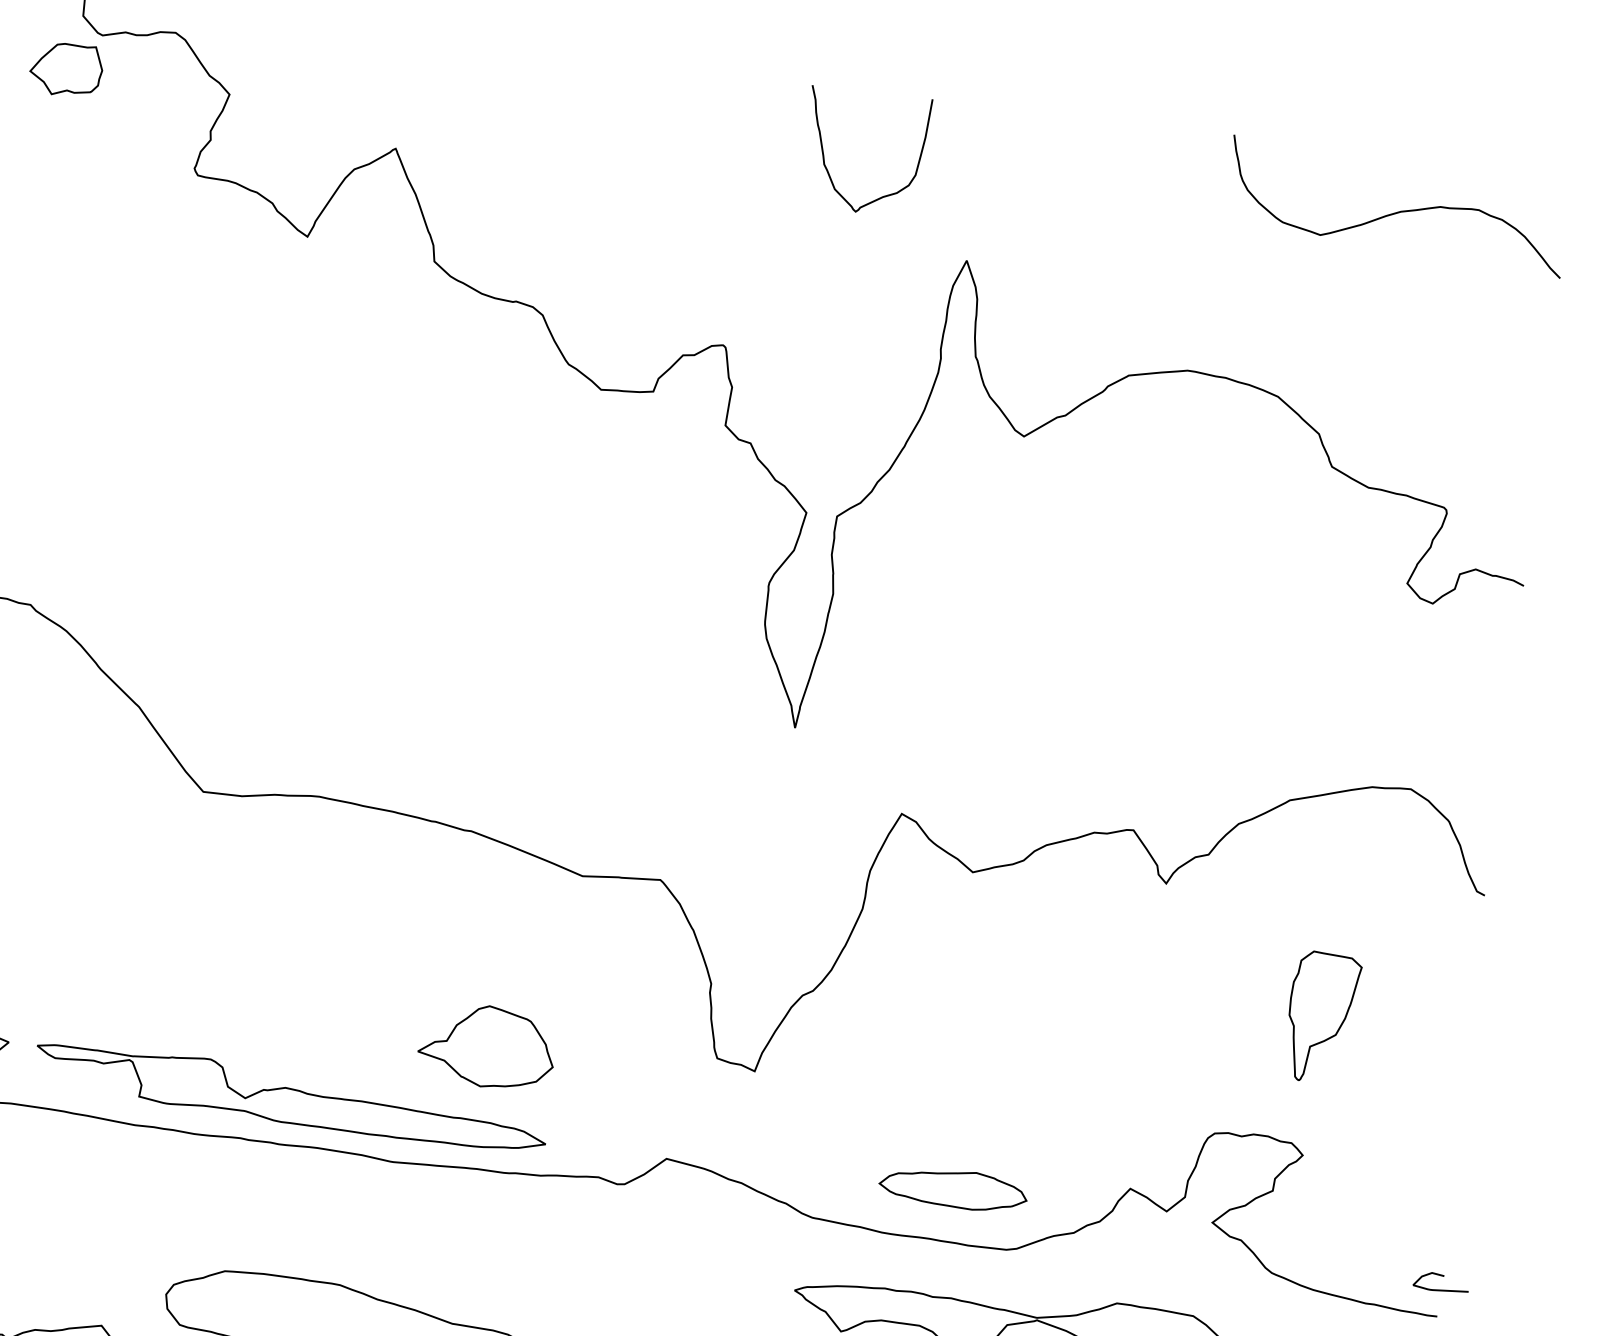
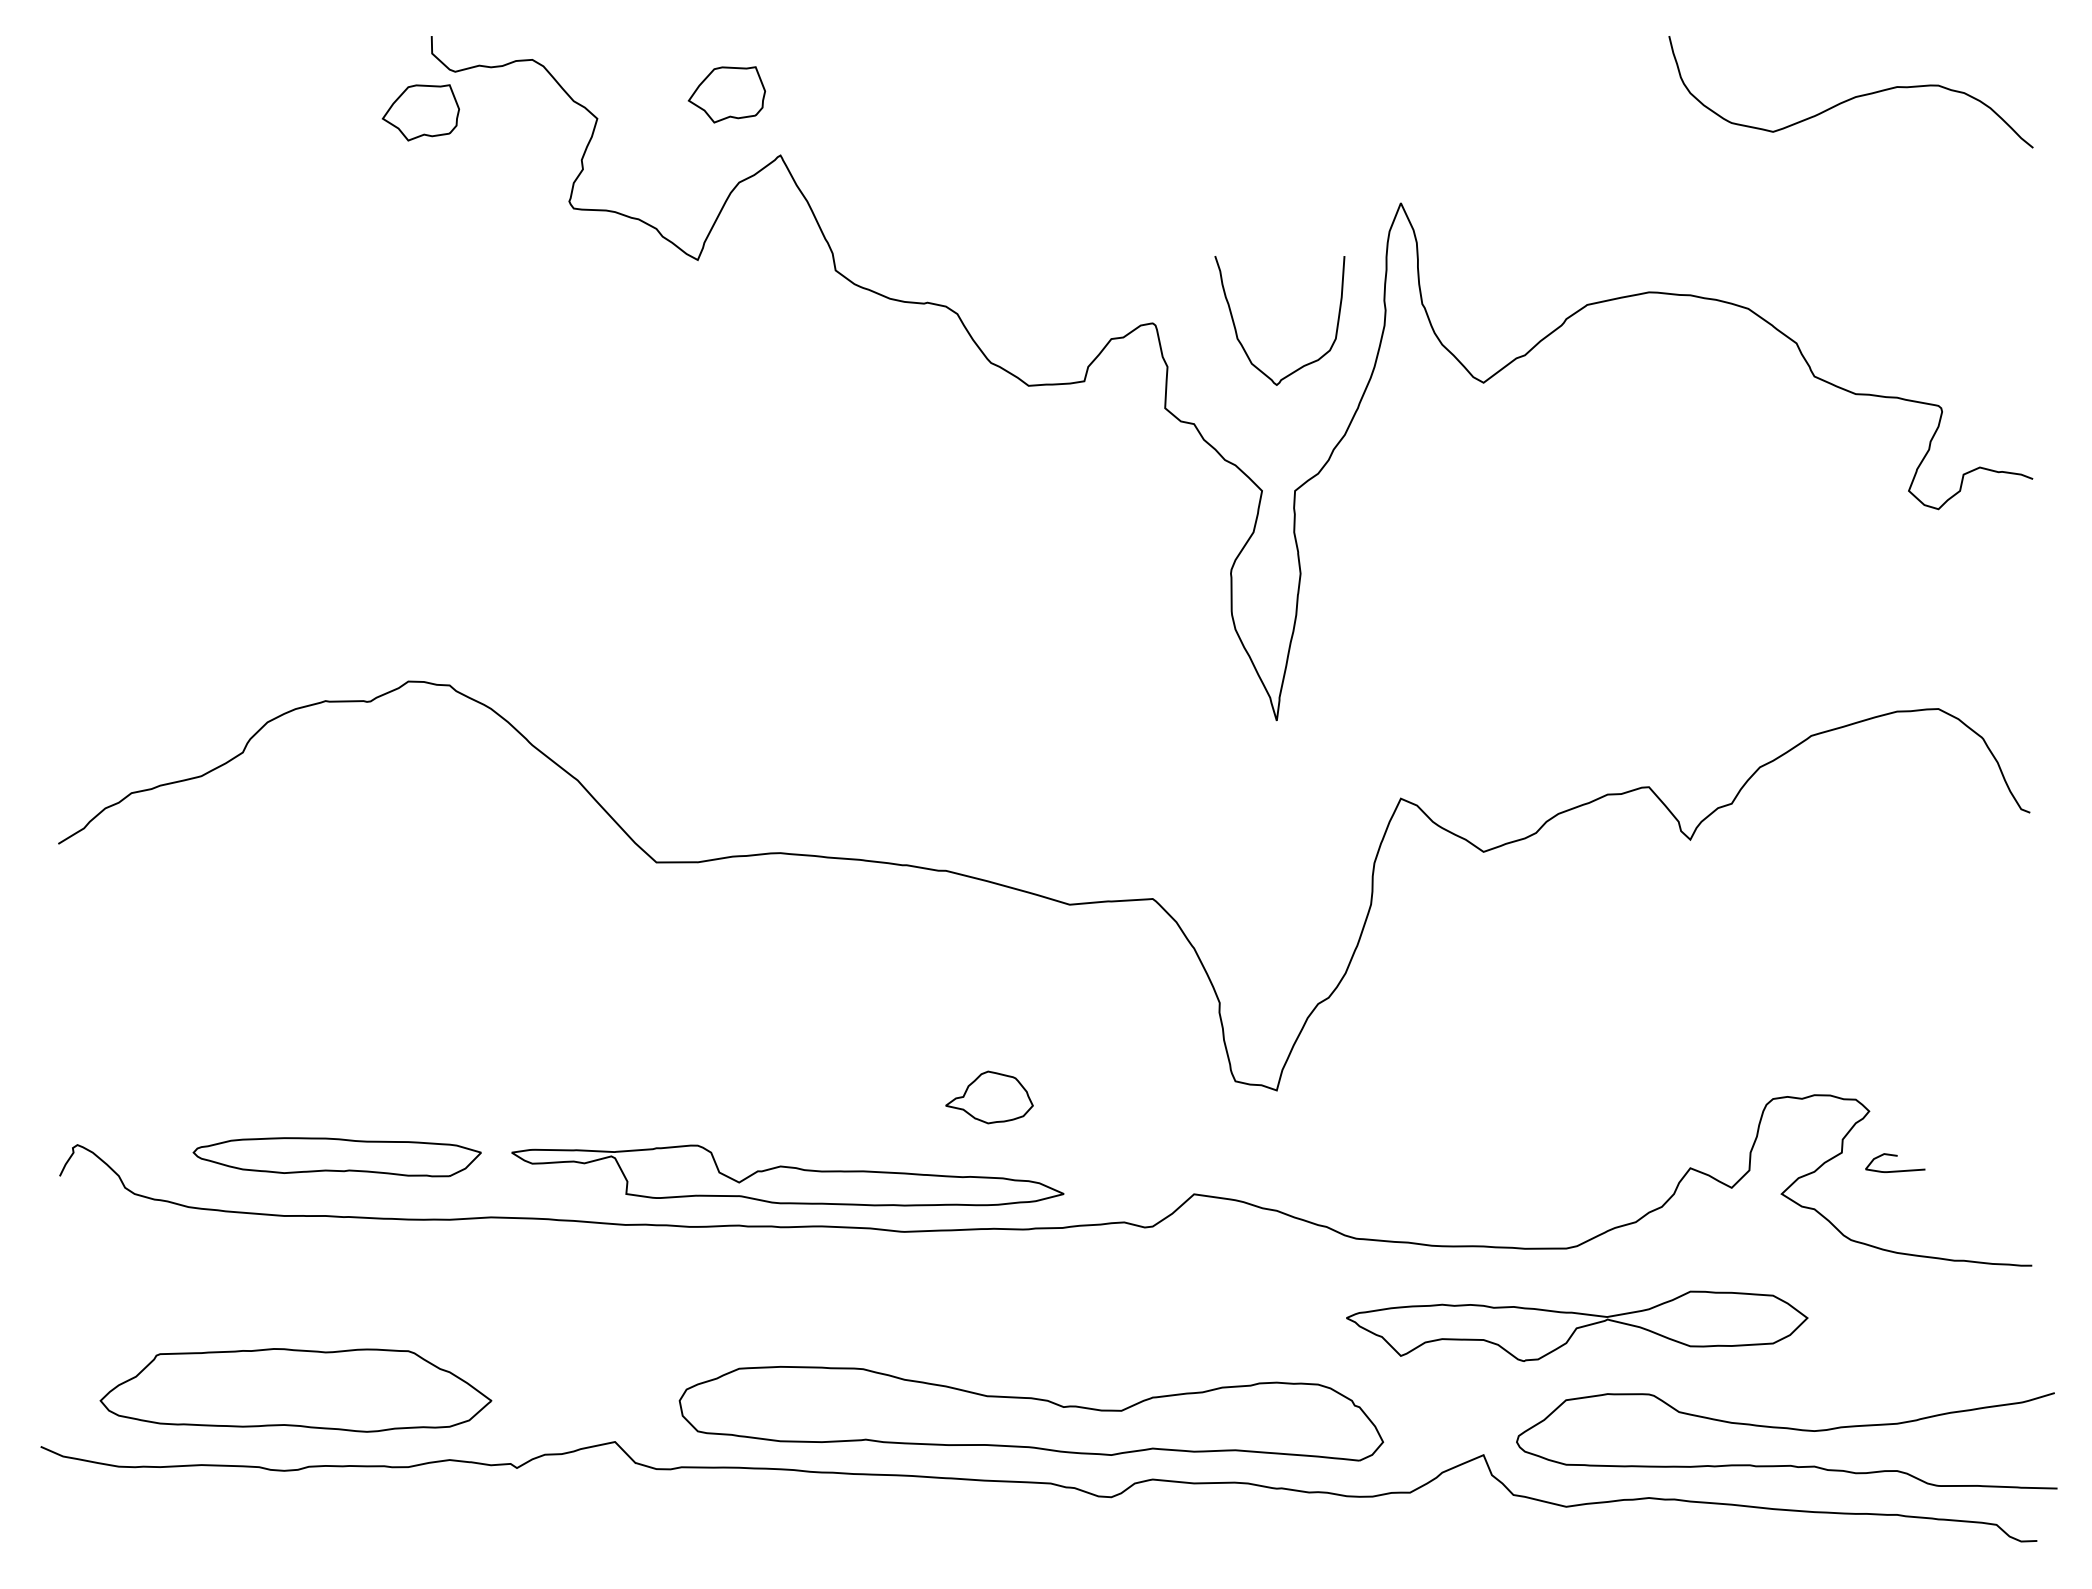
part: (352, 86) -> (726, 94), added
curve: (824, 154) -> (1236, 328), moved
part: (1322, 1017) -> (1872, 962), removed
part: (487, 1046) -> (989, 1097), size x0.6
part: (953, 1188) -> (1502, 1190), removed
curve: (1442, 1276) -> (1895, 1156), moved

